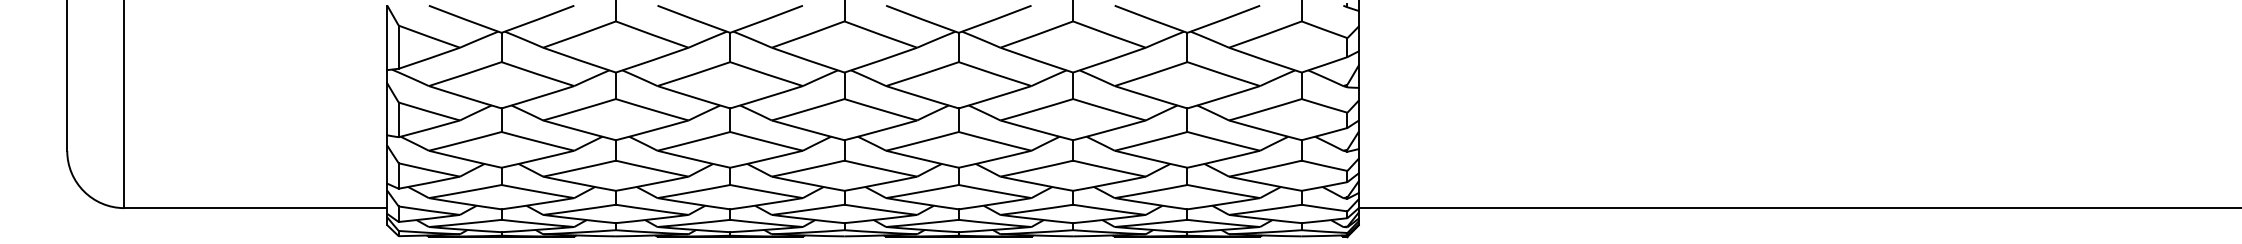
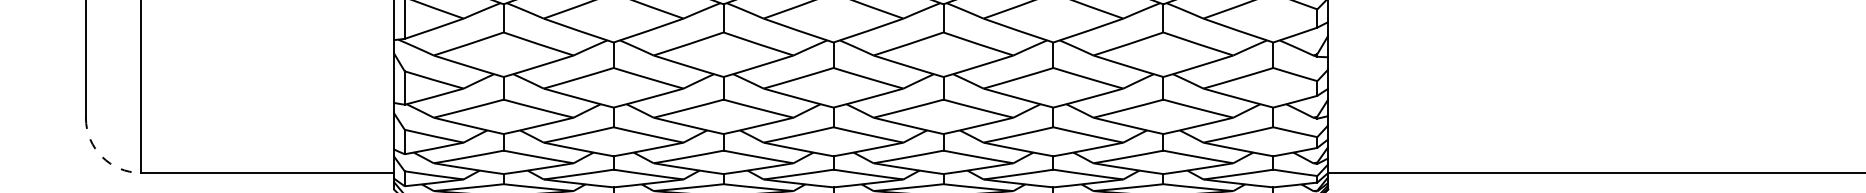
arc: (83, 191) -> (101, 156), solid -> dashed

